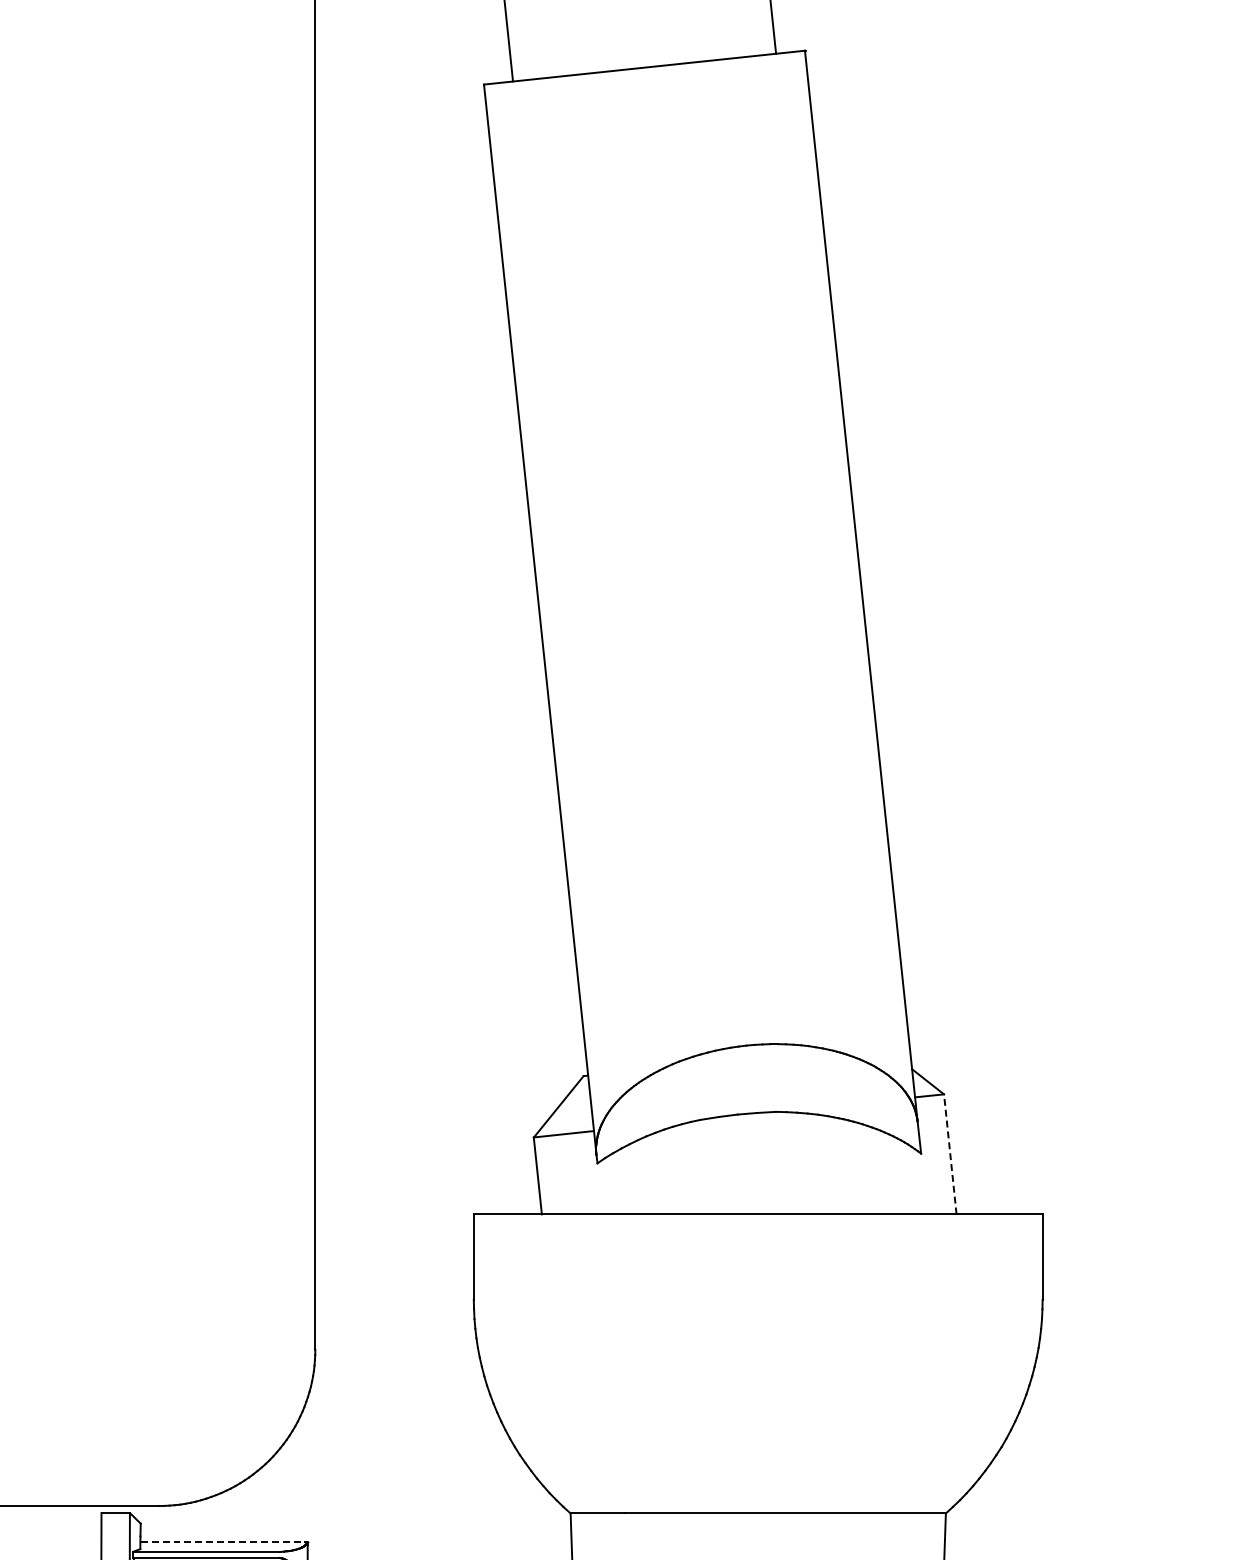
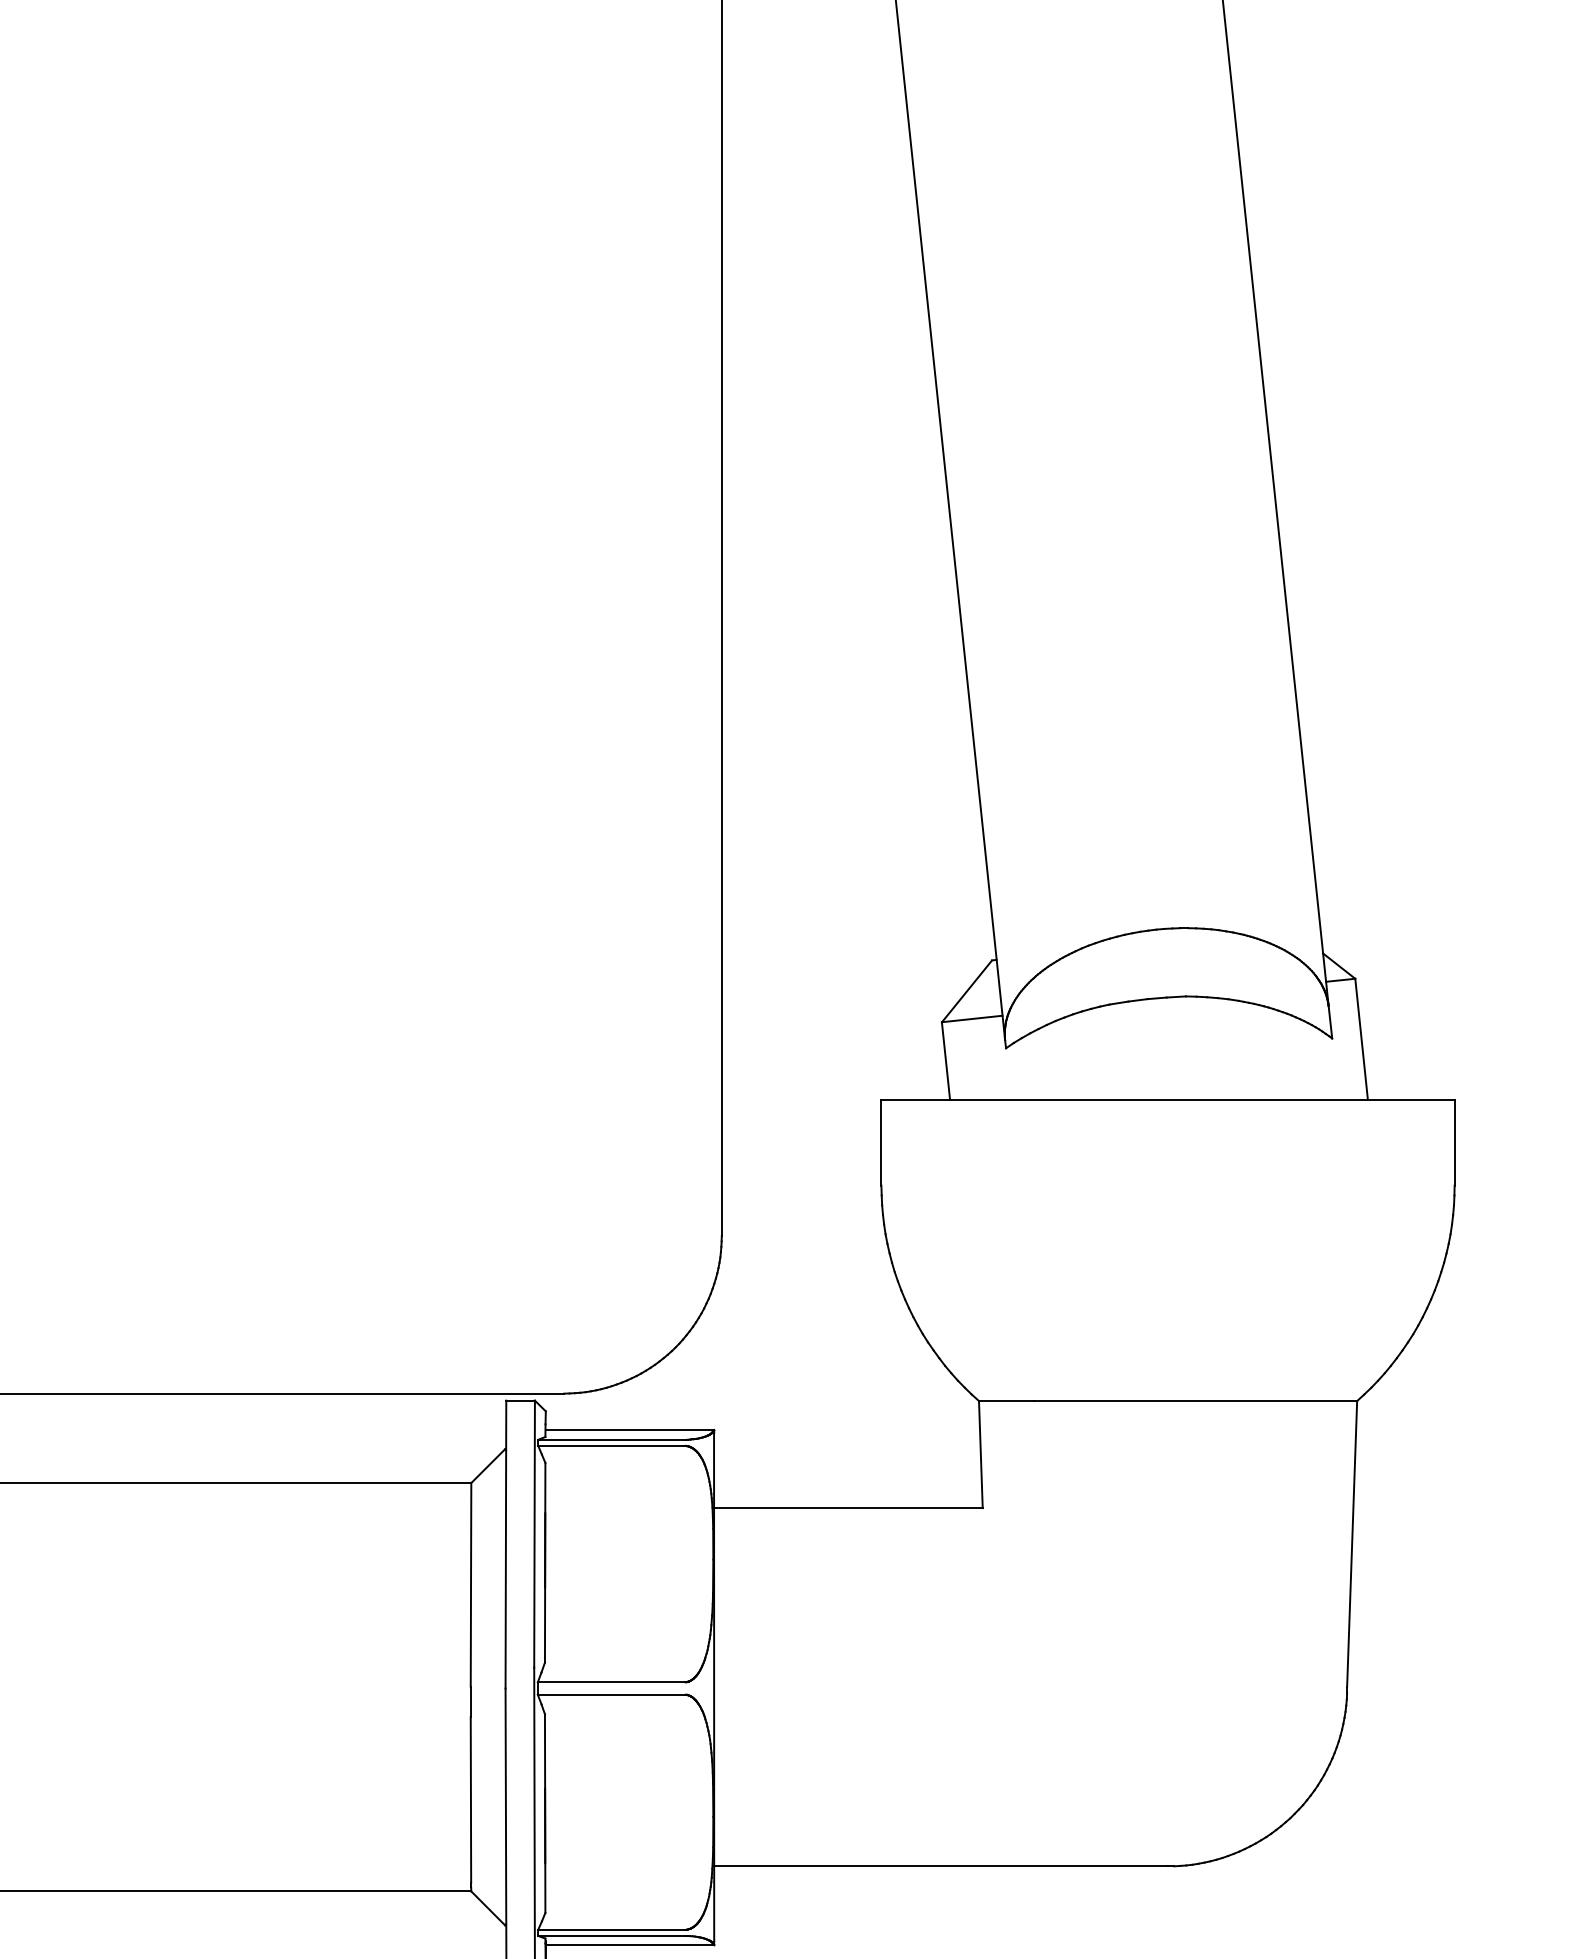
line: (950, 1154) -> (1361, 1039), dashed -> solid
line: (224, 1542) -> (630, 1430), dashed -> solid

